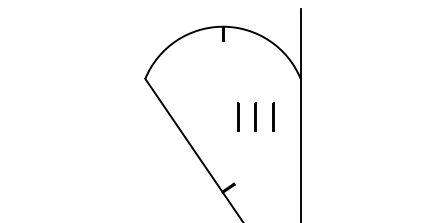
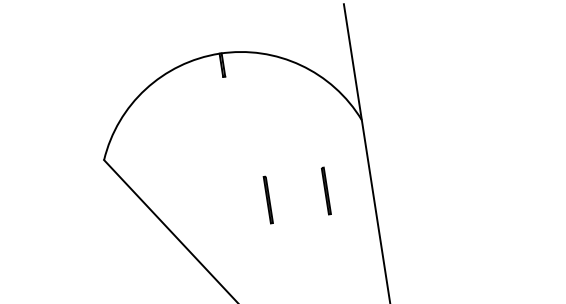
line: (255, 116) -> (296, 194), removed

